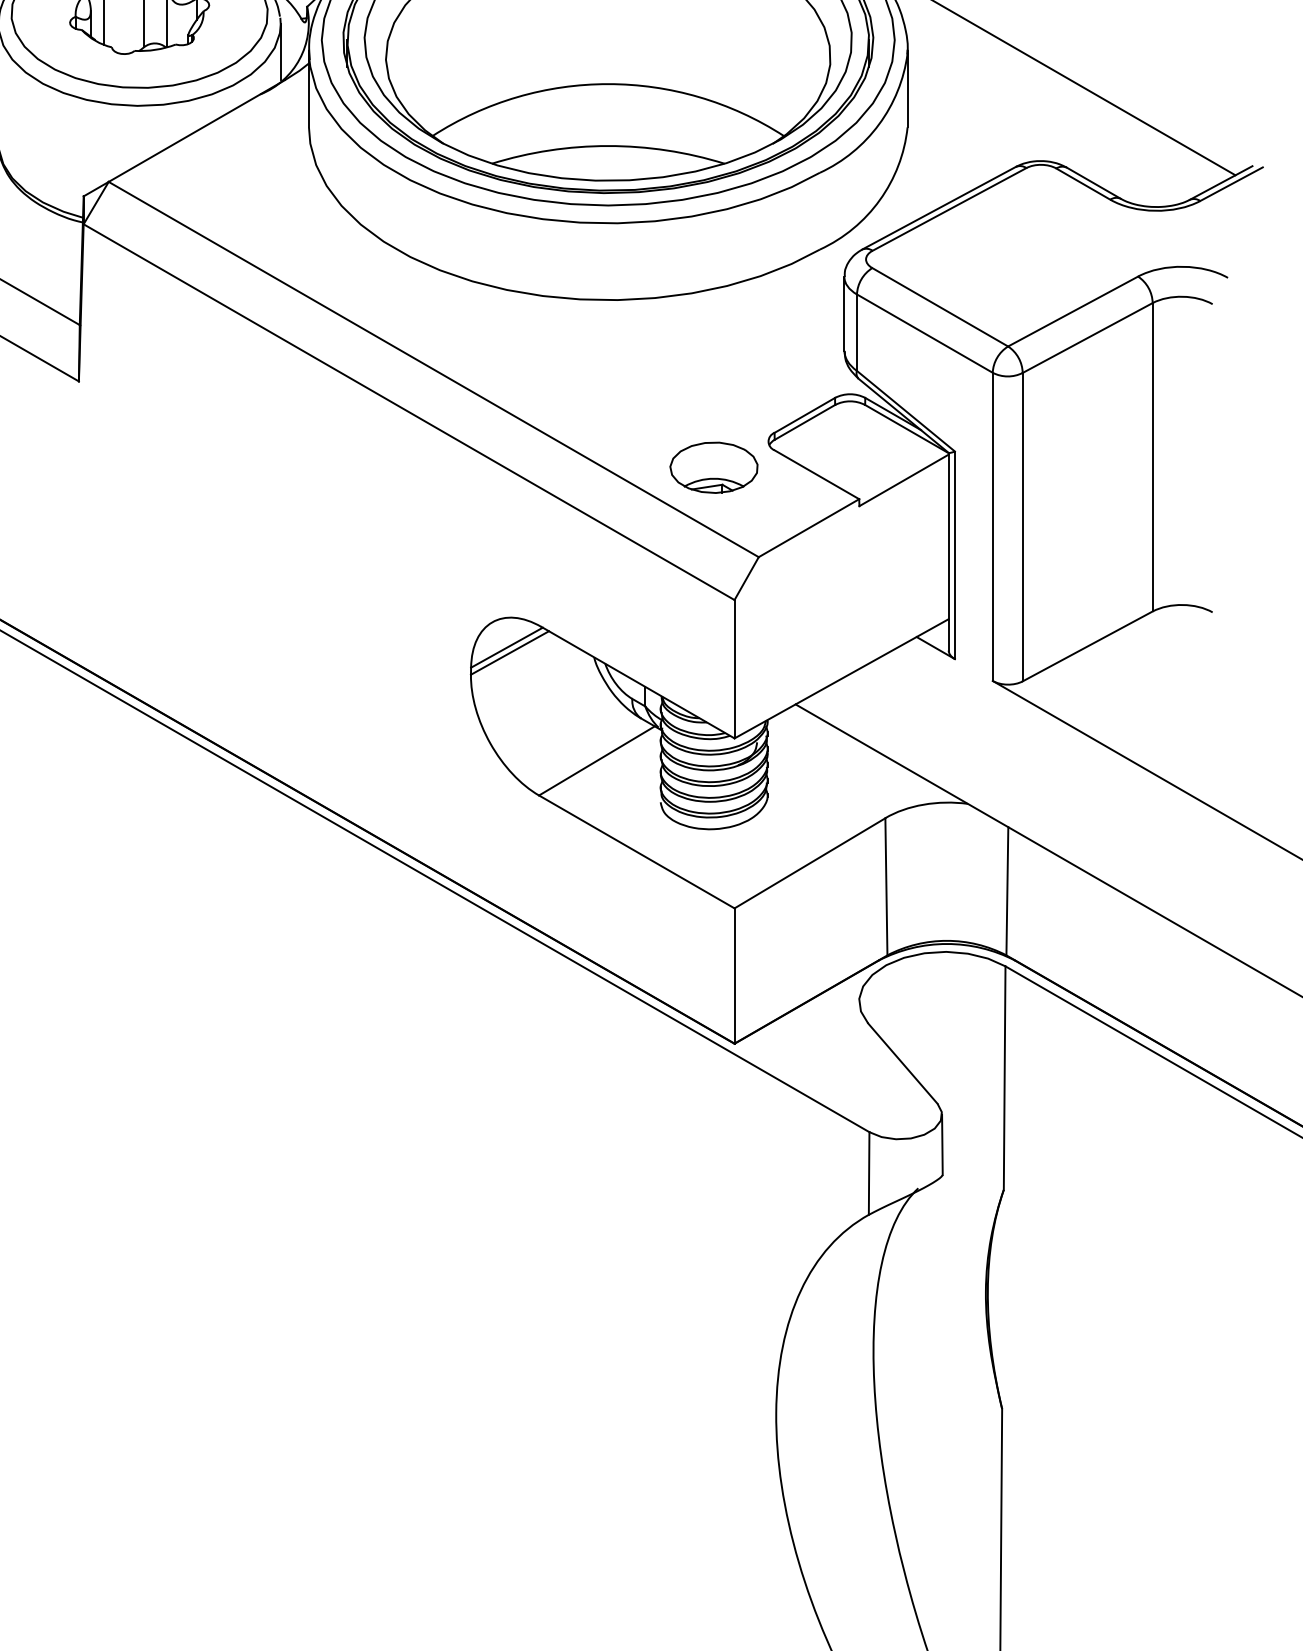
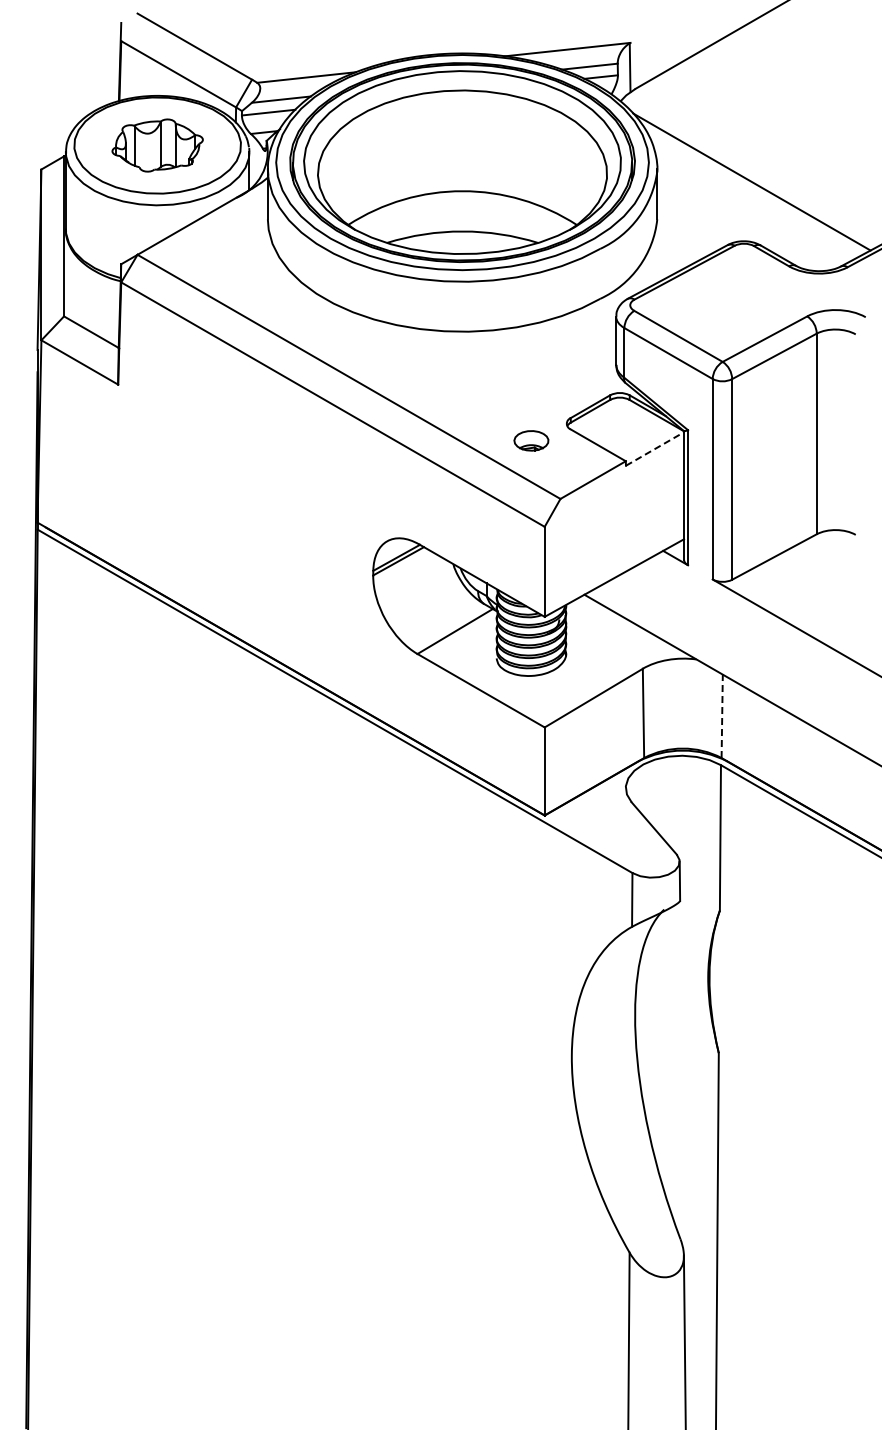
part: (714, 467) -> (531, 440), size x0.6
line: (903, 481) -> (654, 449), solid -> dashed
line: (1007, 891) -> (722, 716), solid -> dashed

